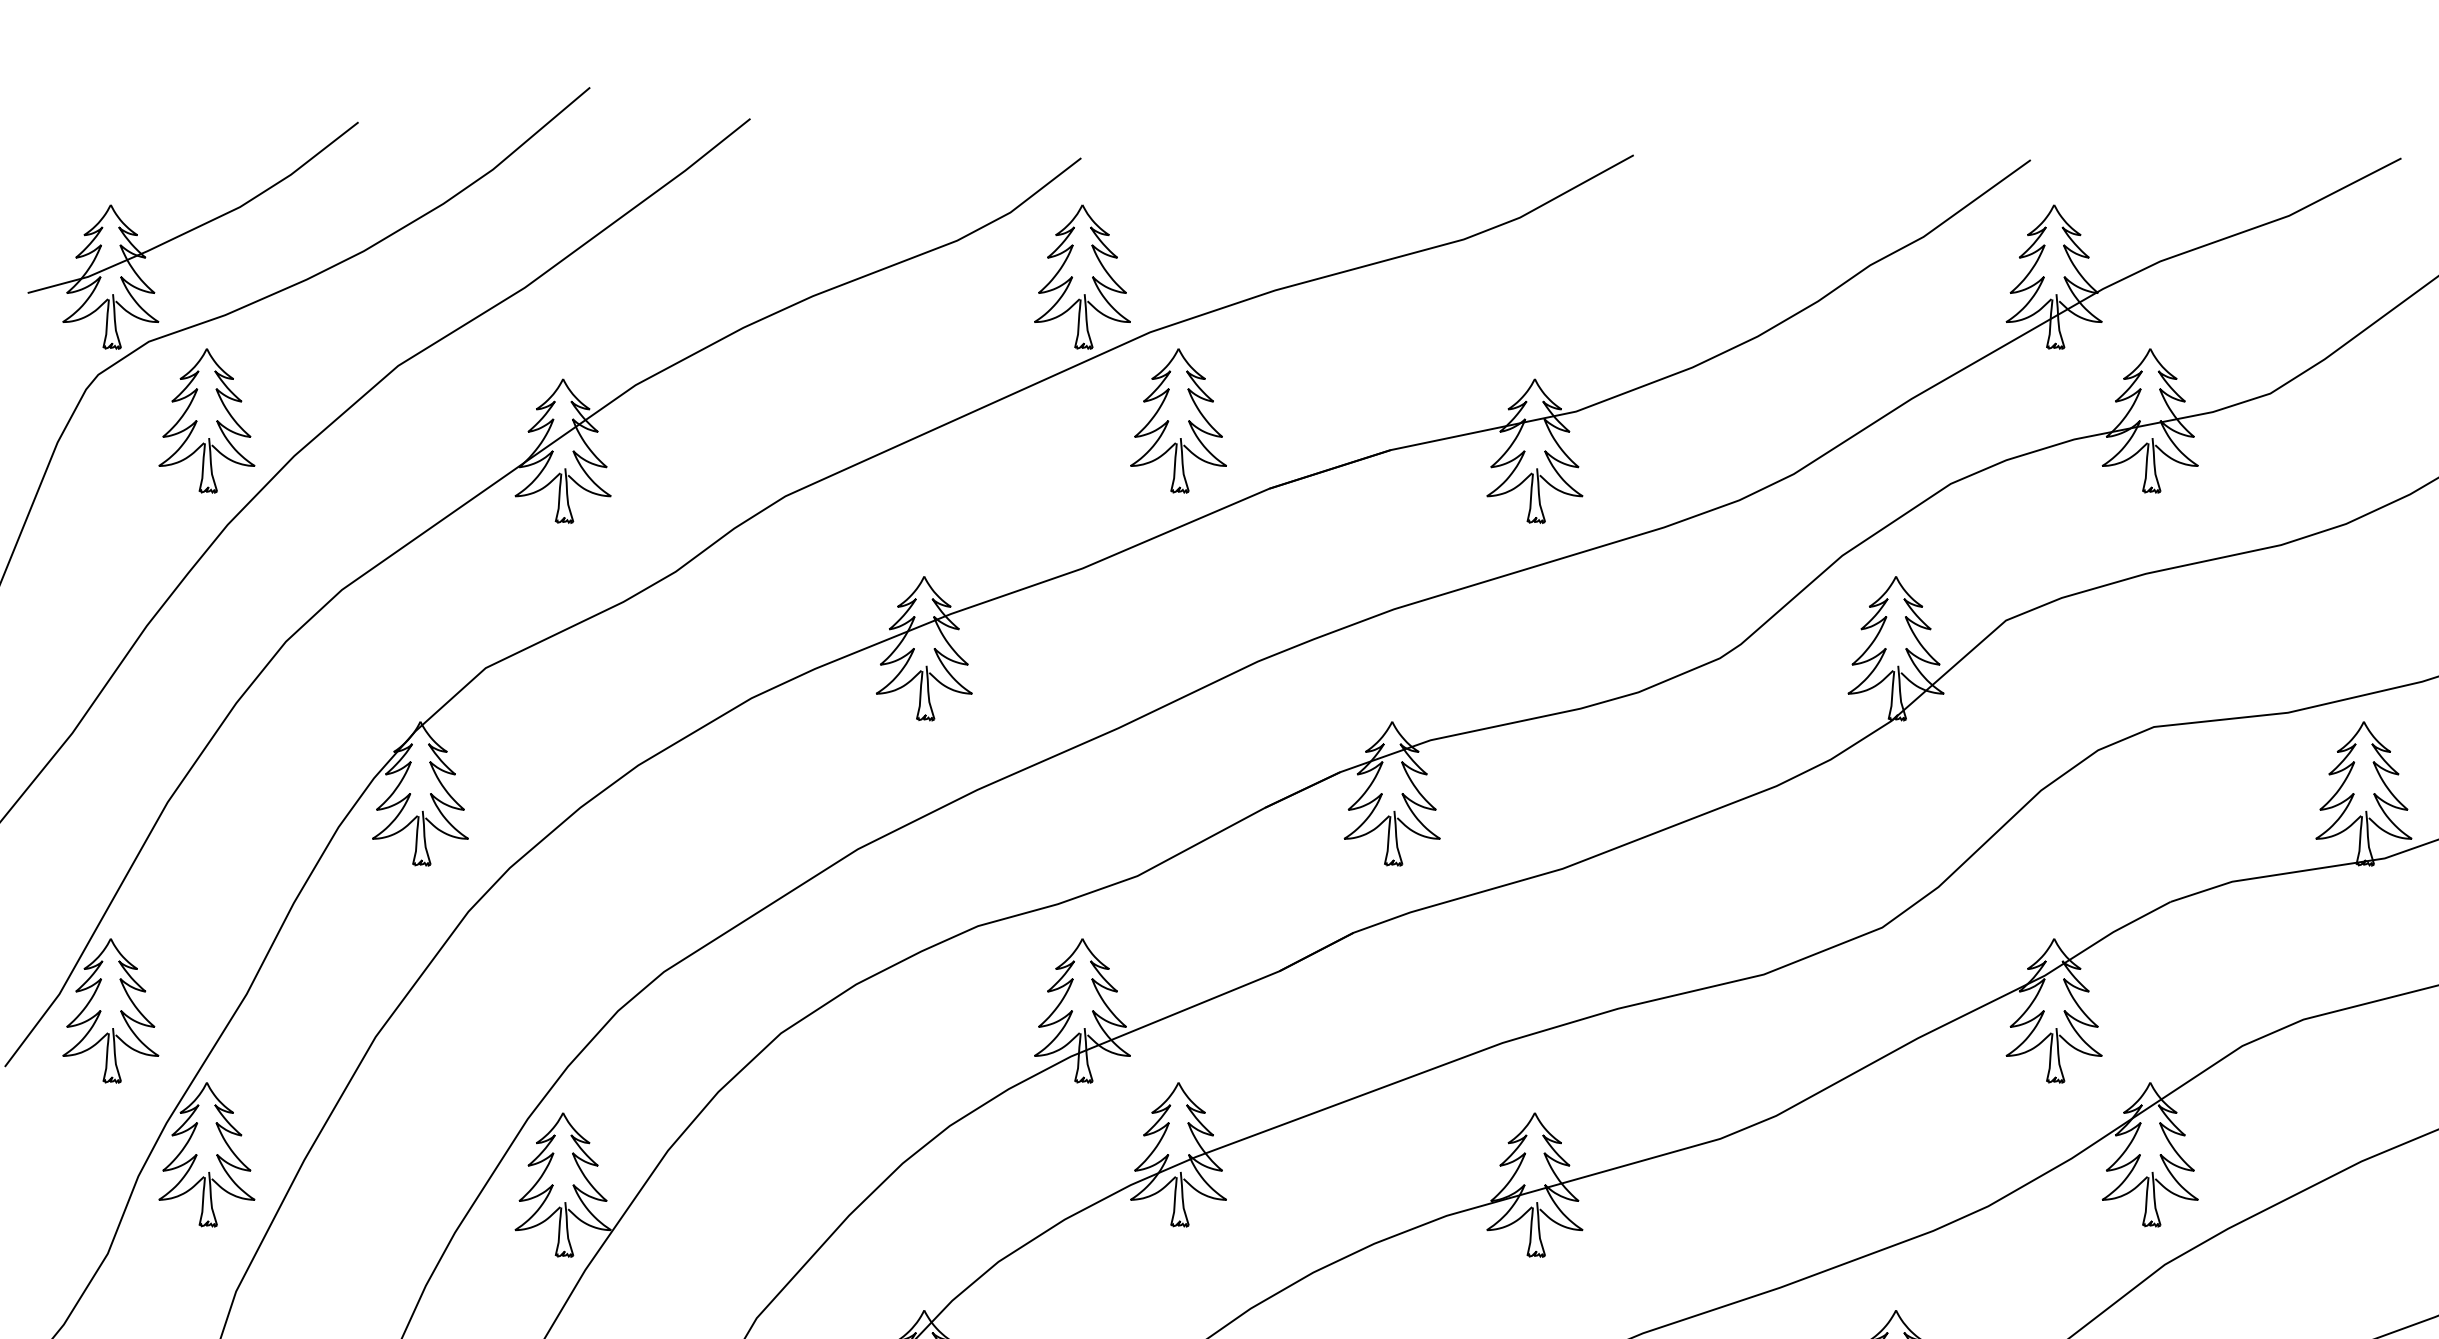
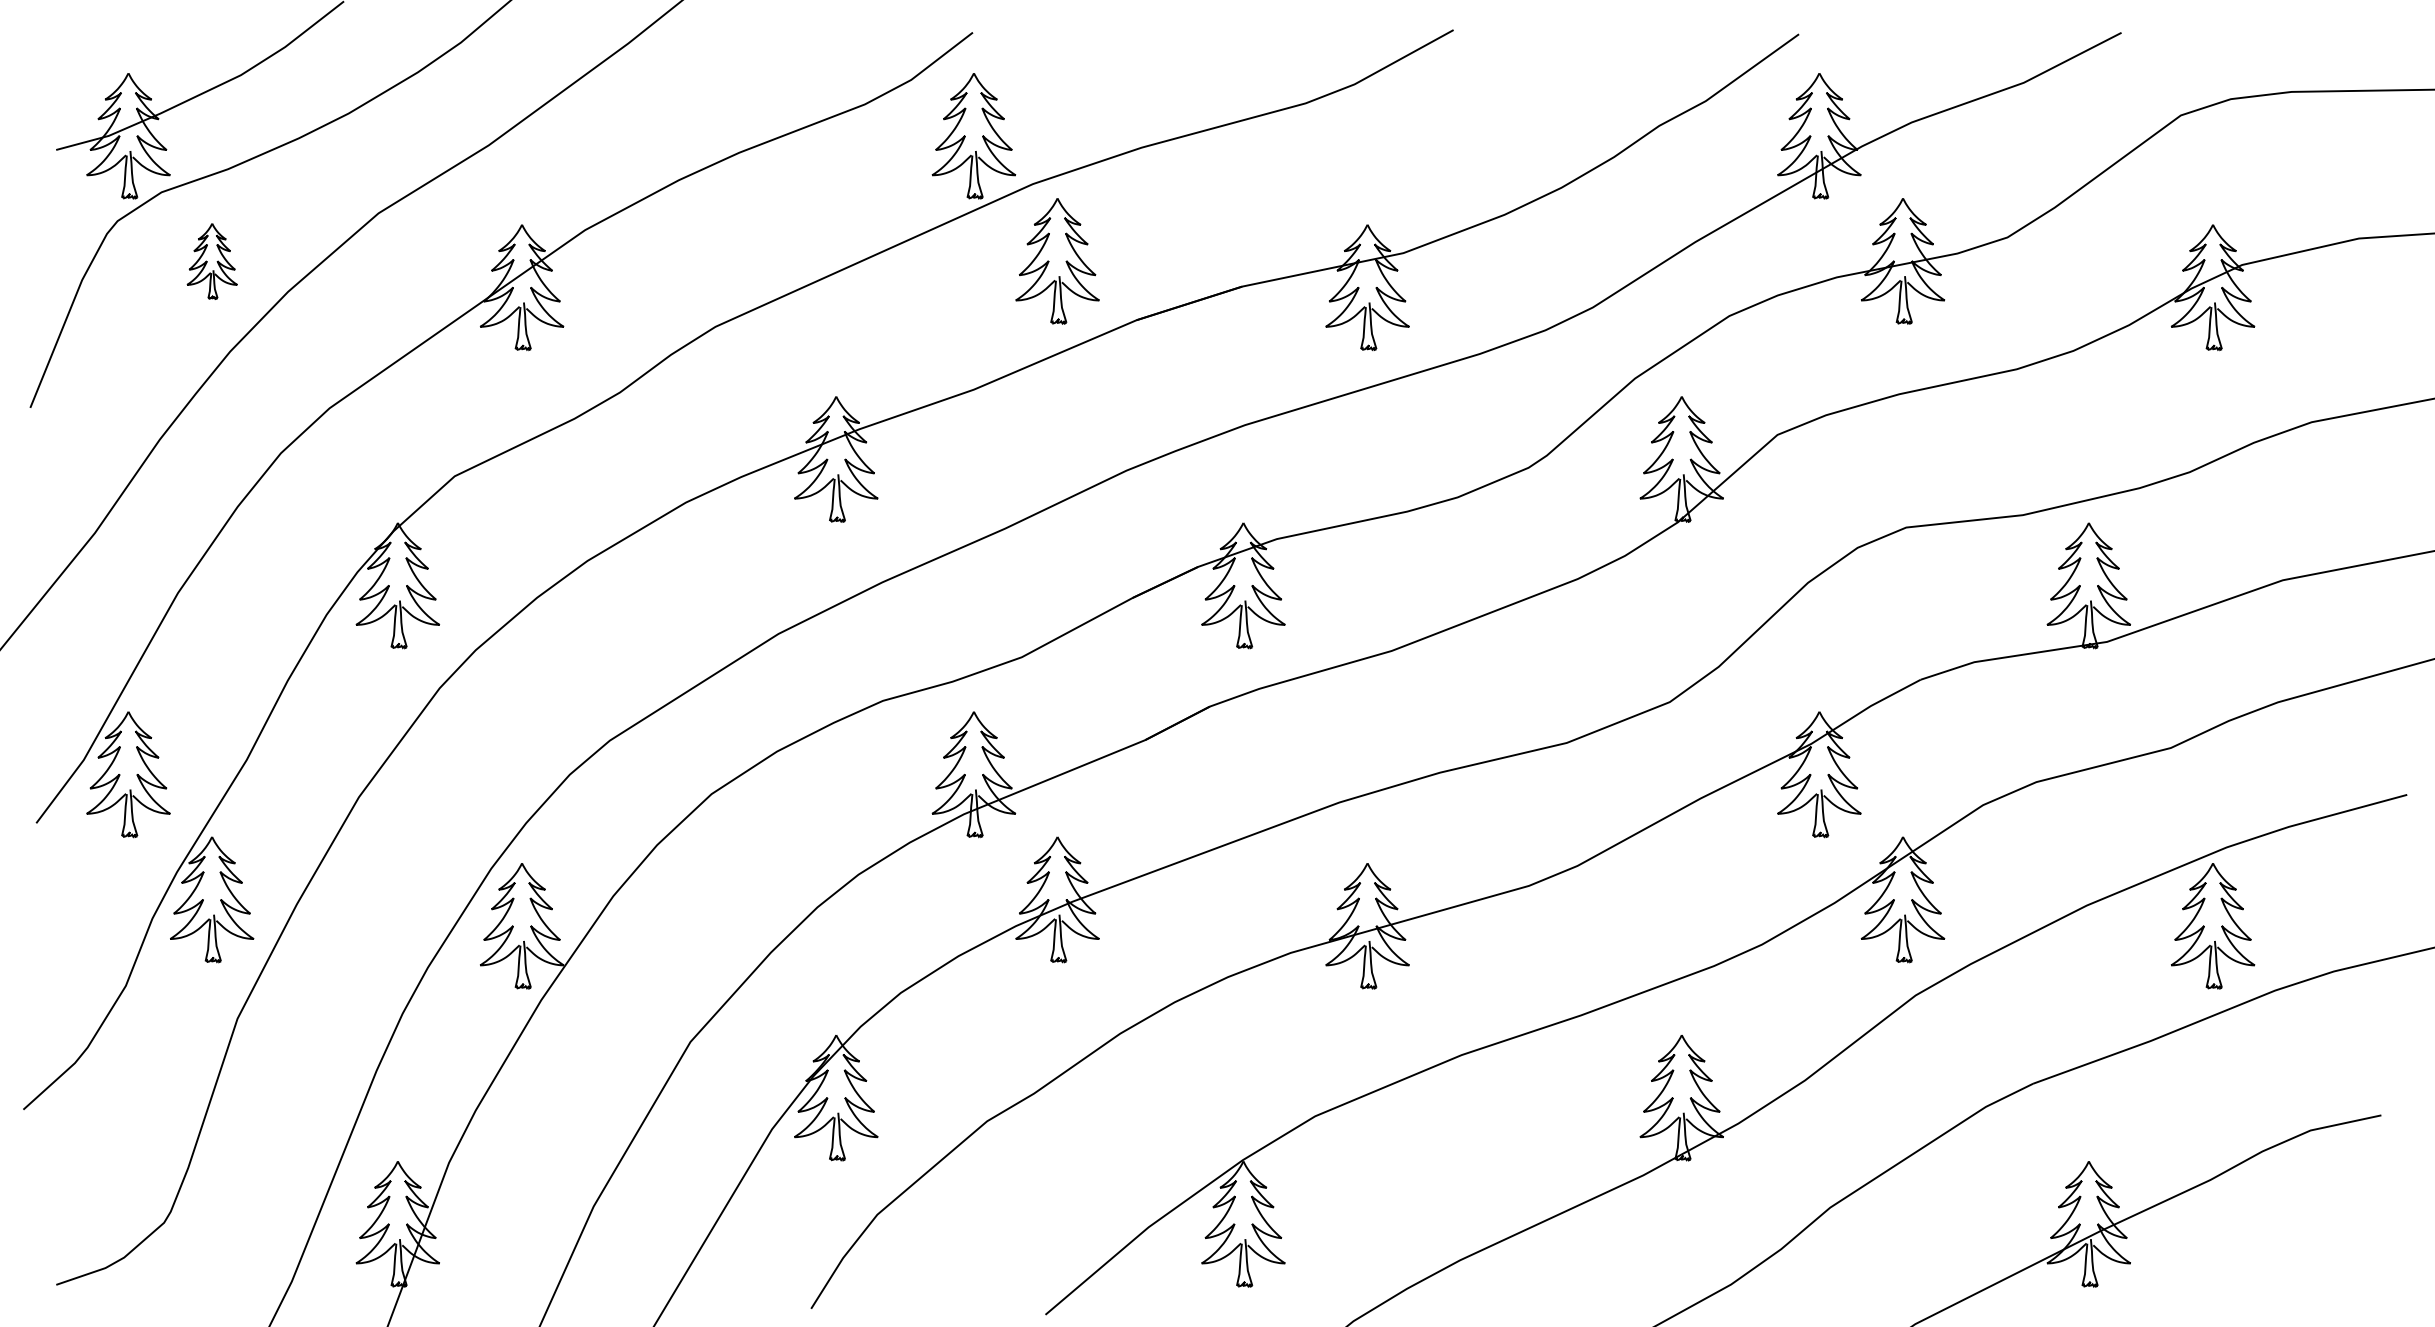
part: (207, 421) -> (212, 261), size x0.6

